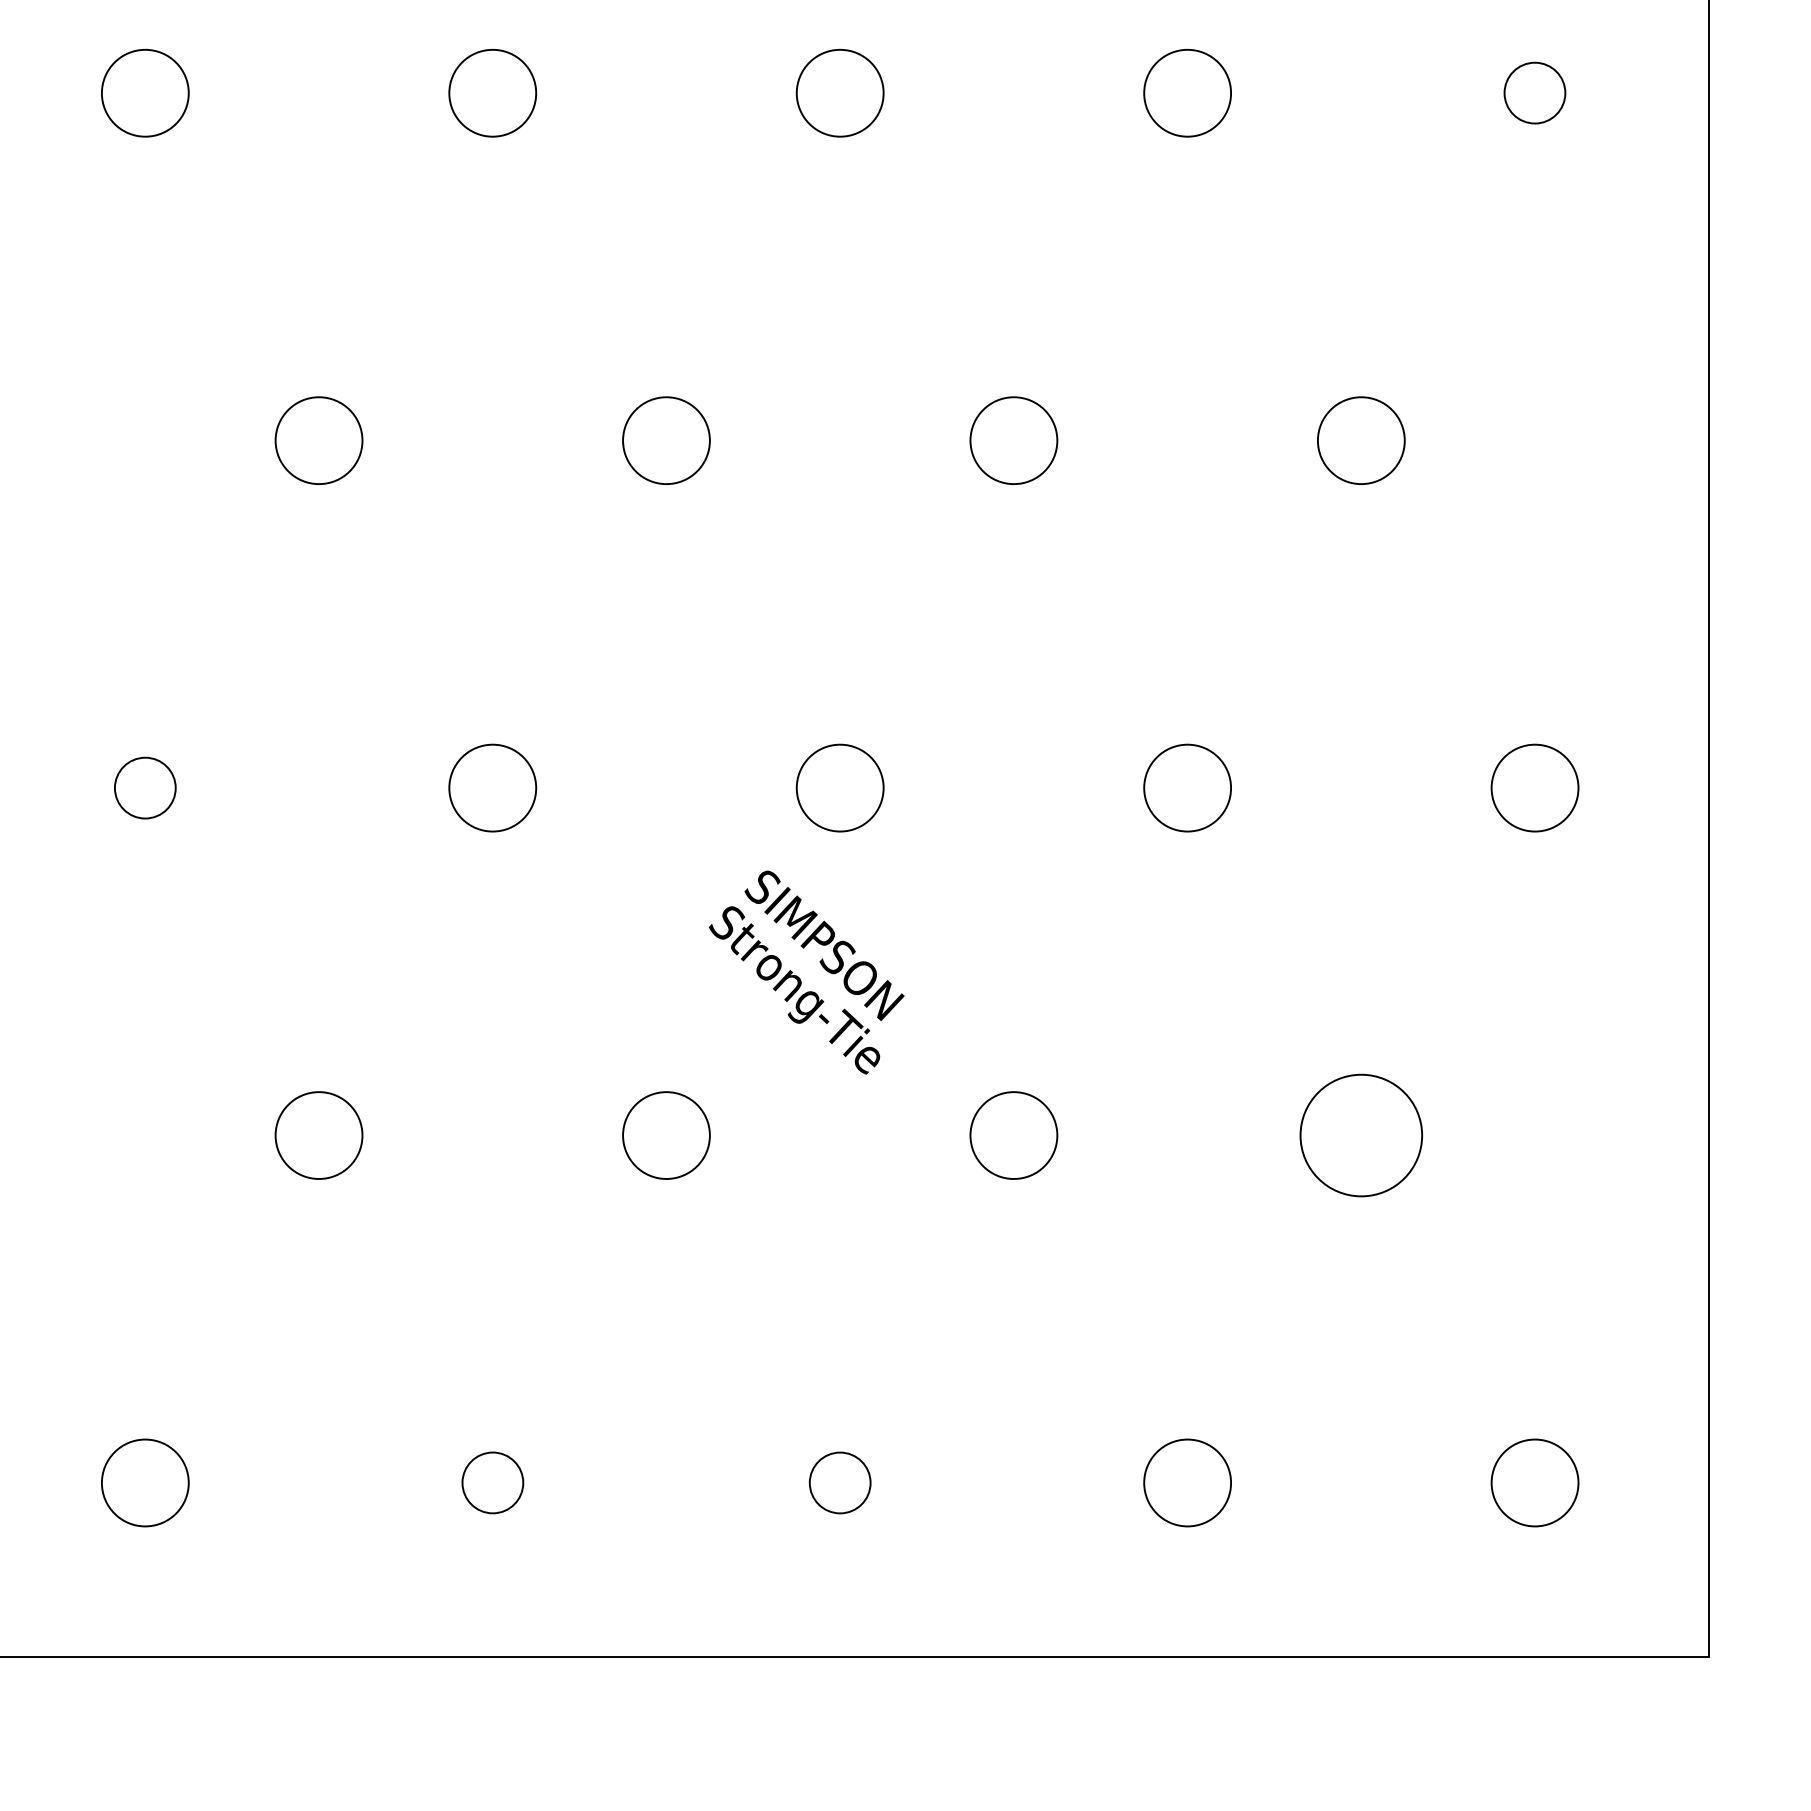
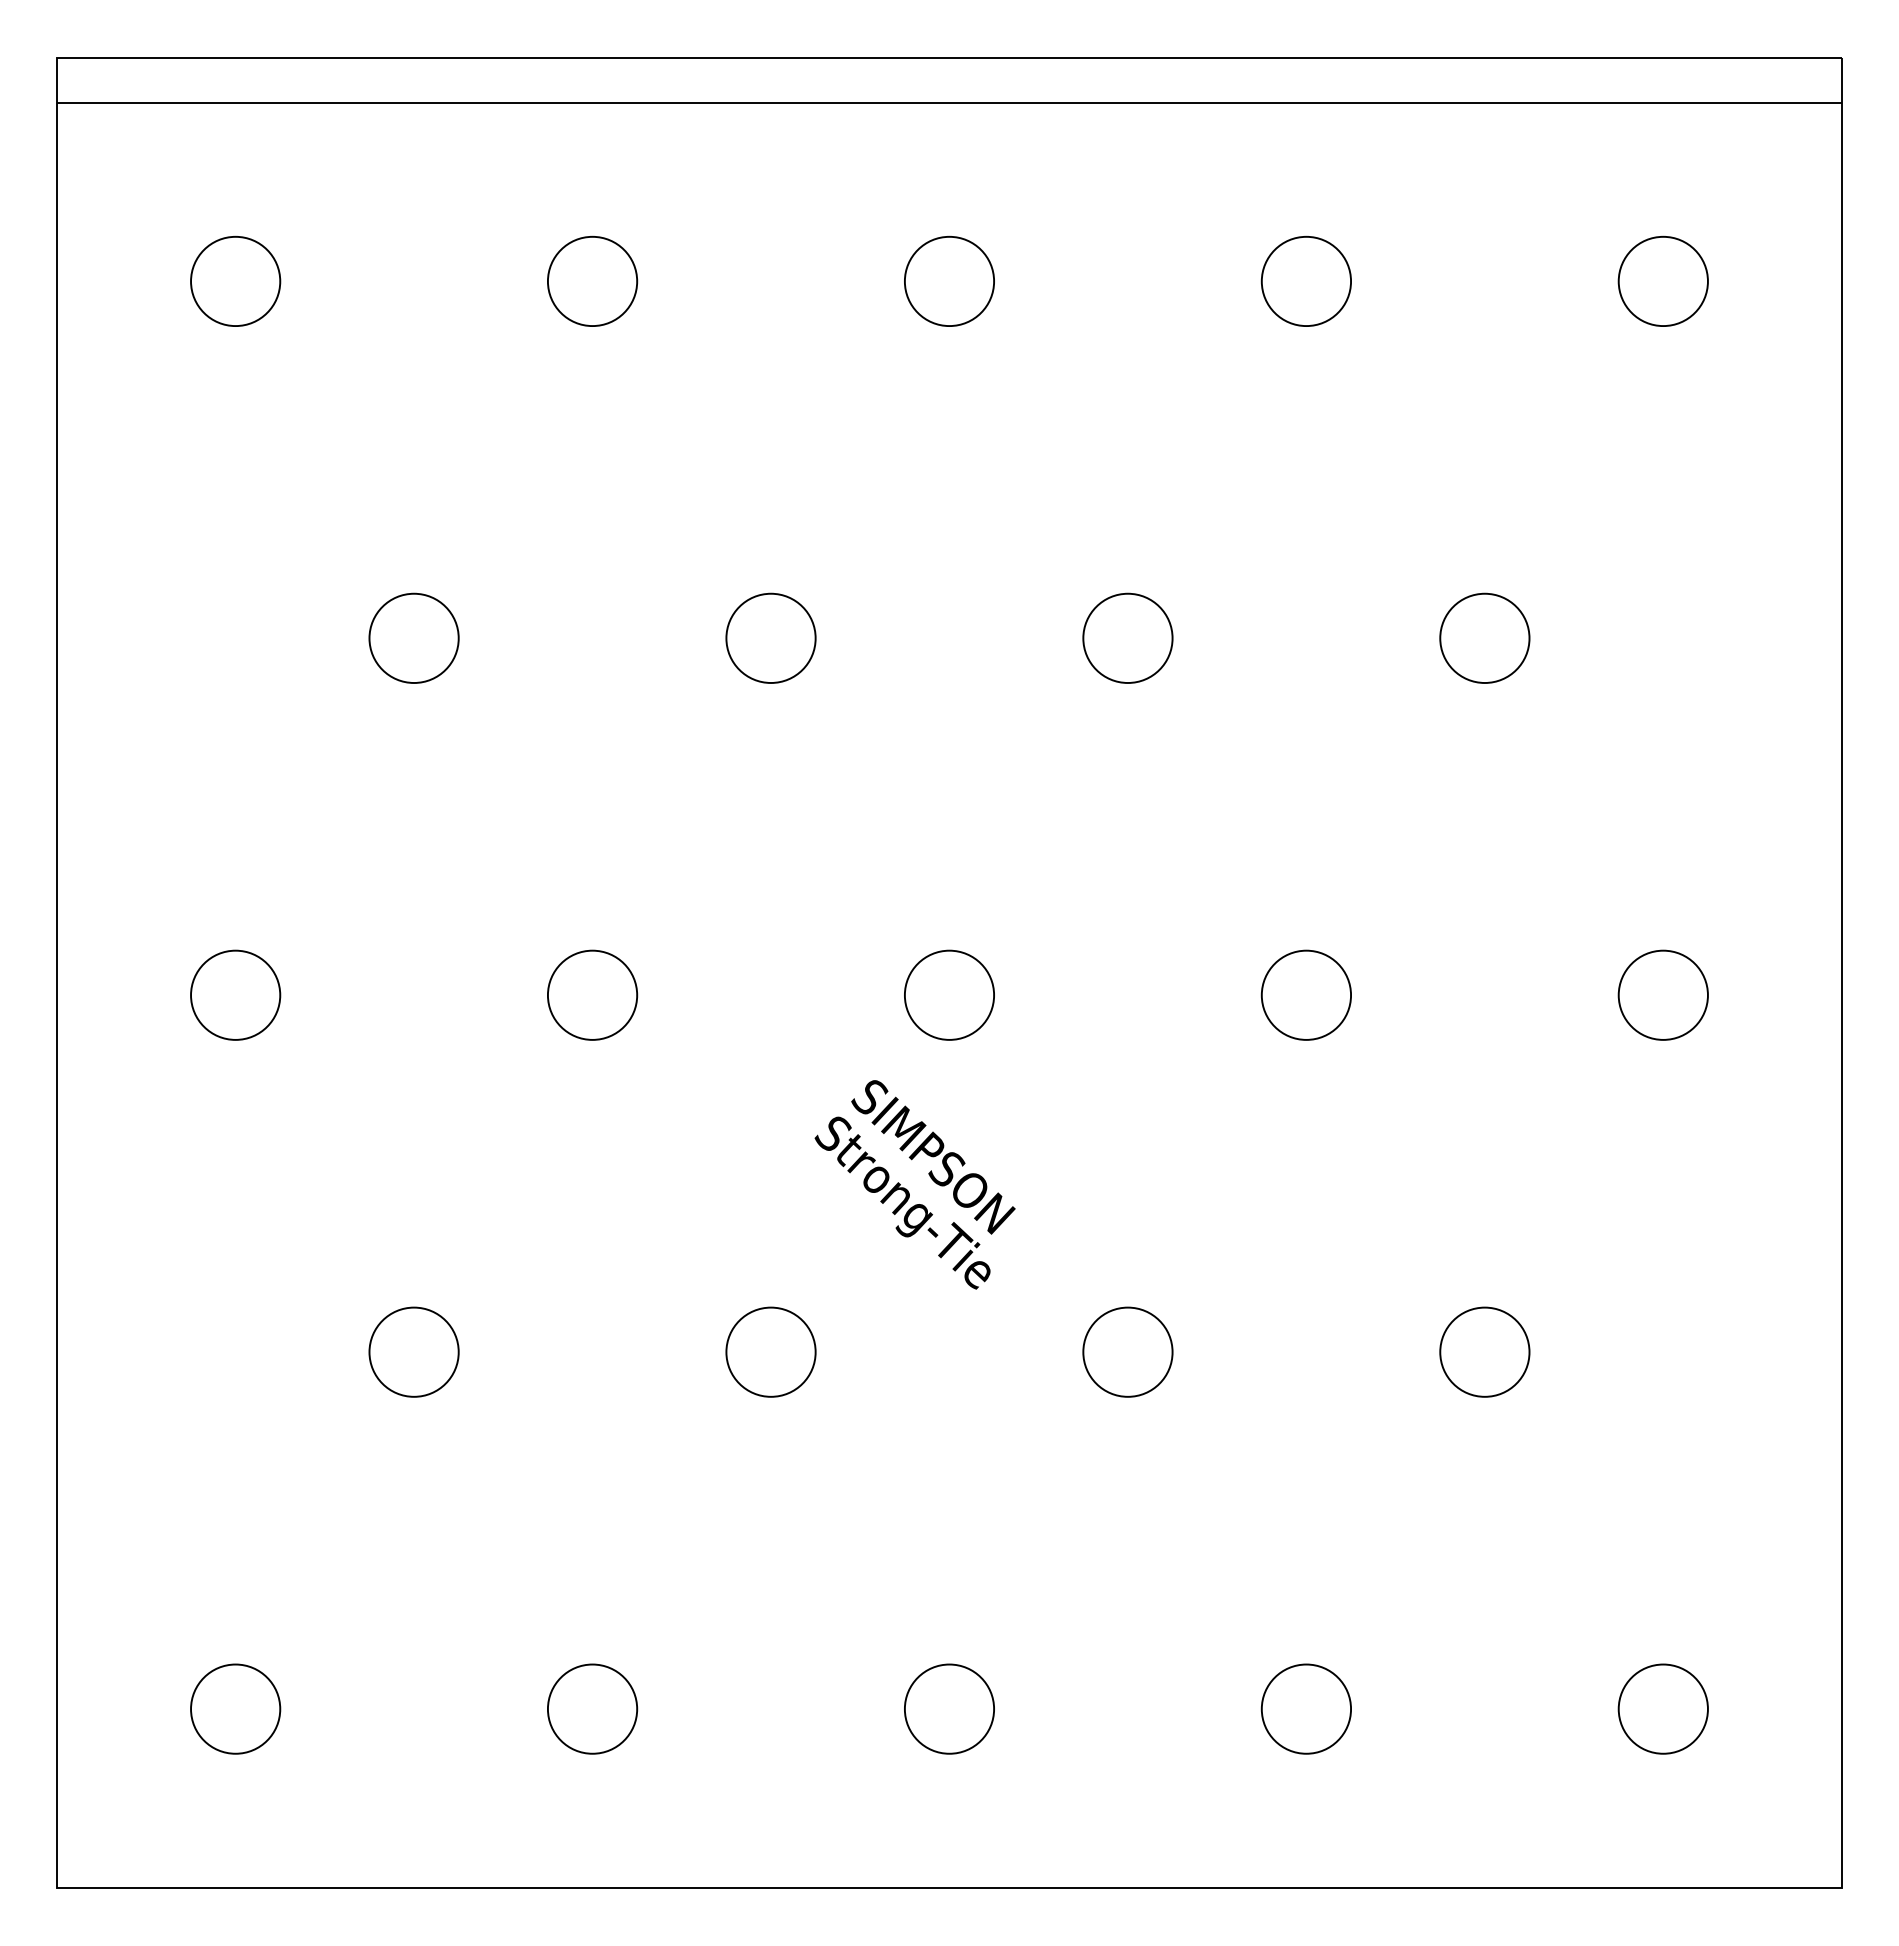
circle: (1534, 92) -> (1662, 280), size x1.43
circle: (145, 787) -> (235, 994), size x1.43
circle: (1360, 1134) -> (1484, 1351), size x0.71
circle: (492, 1482) -> (592, 1708), size x1.43
circle: (840, 1482) -> (949, 1708), size x1.43

